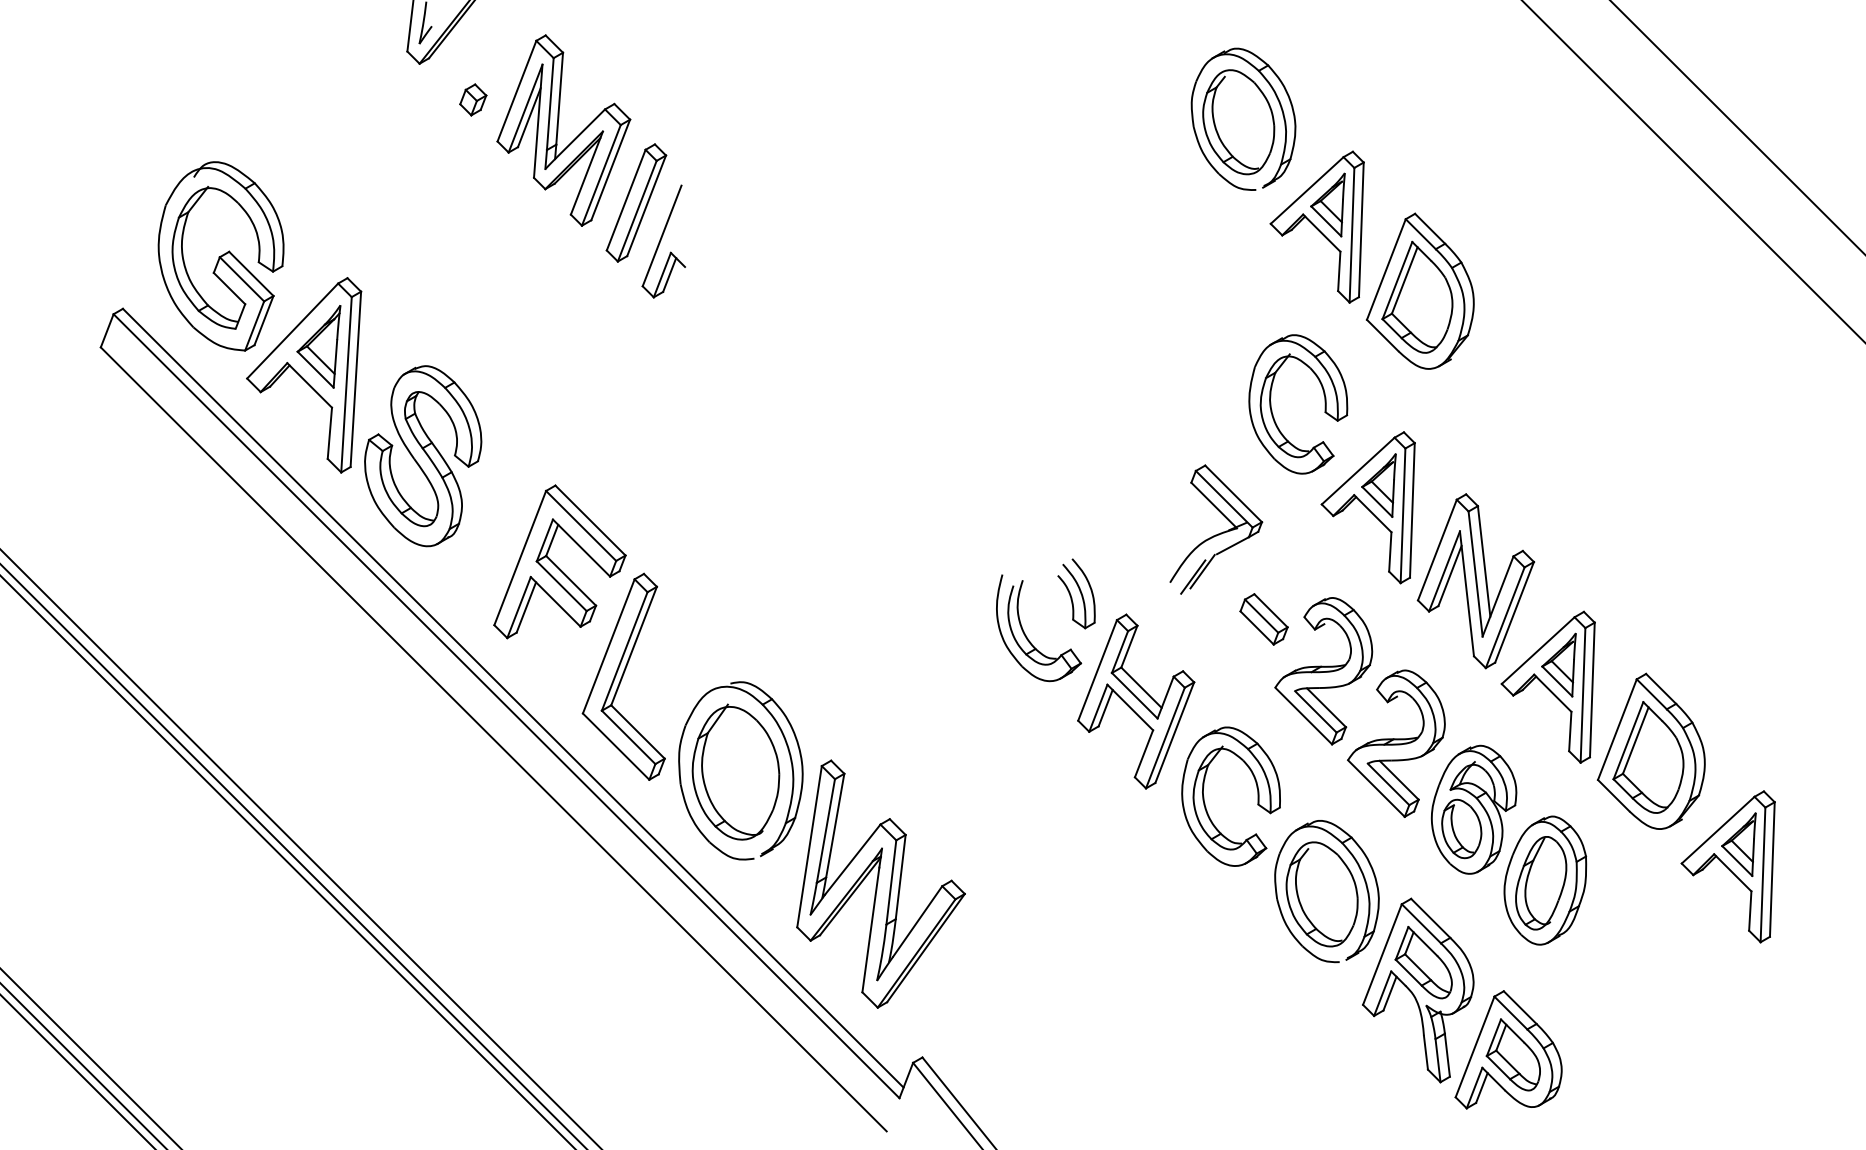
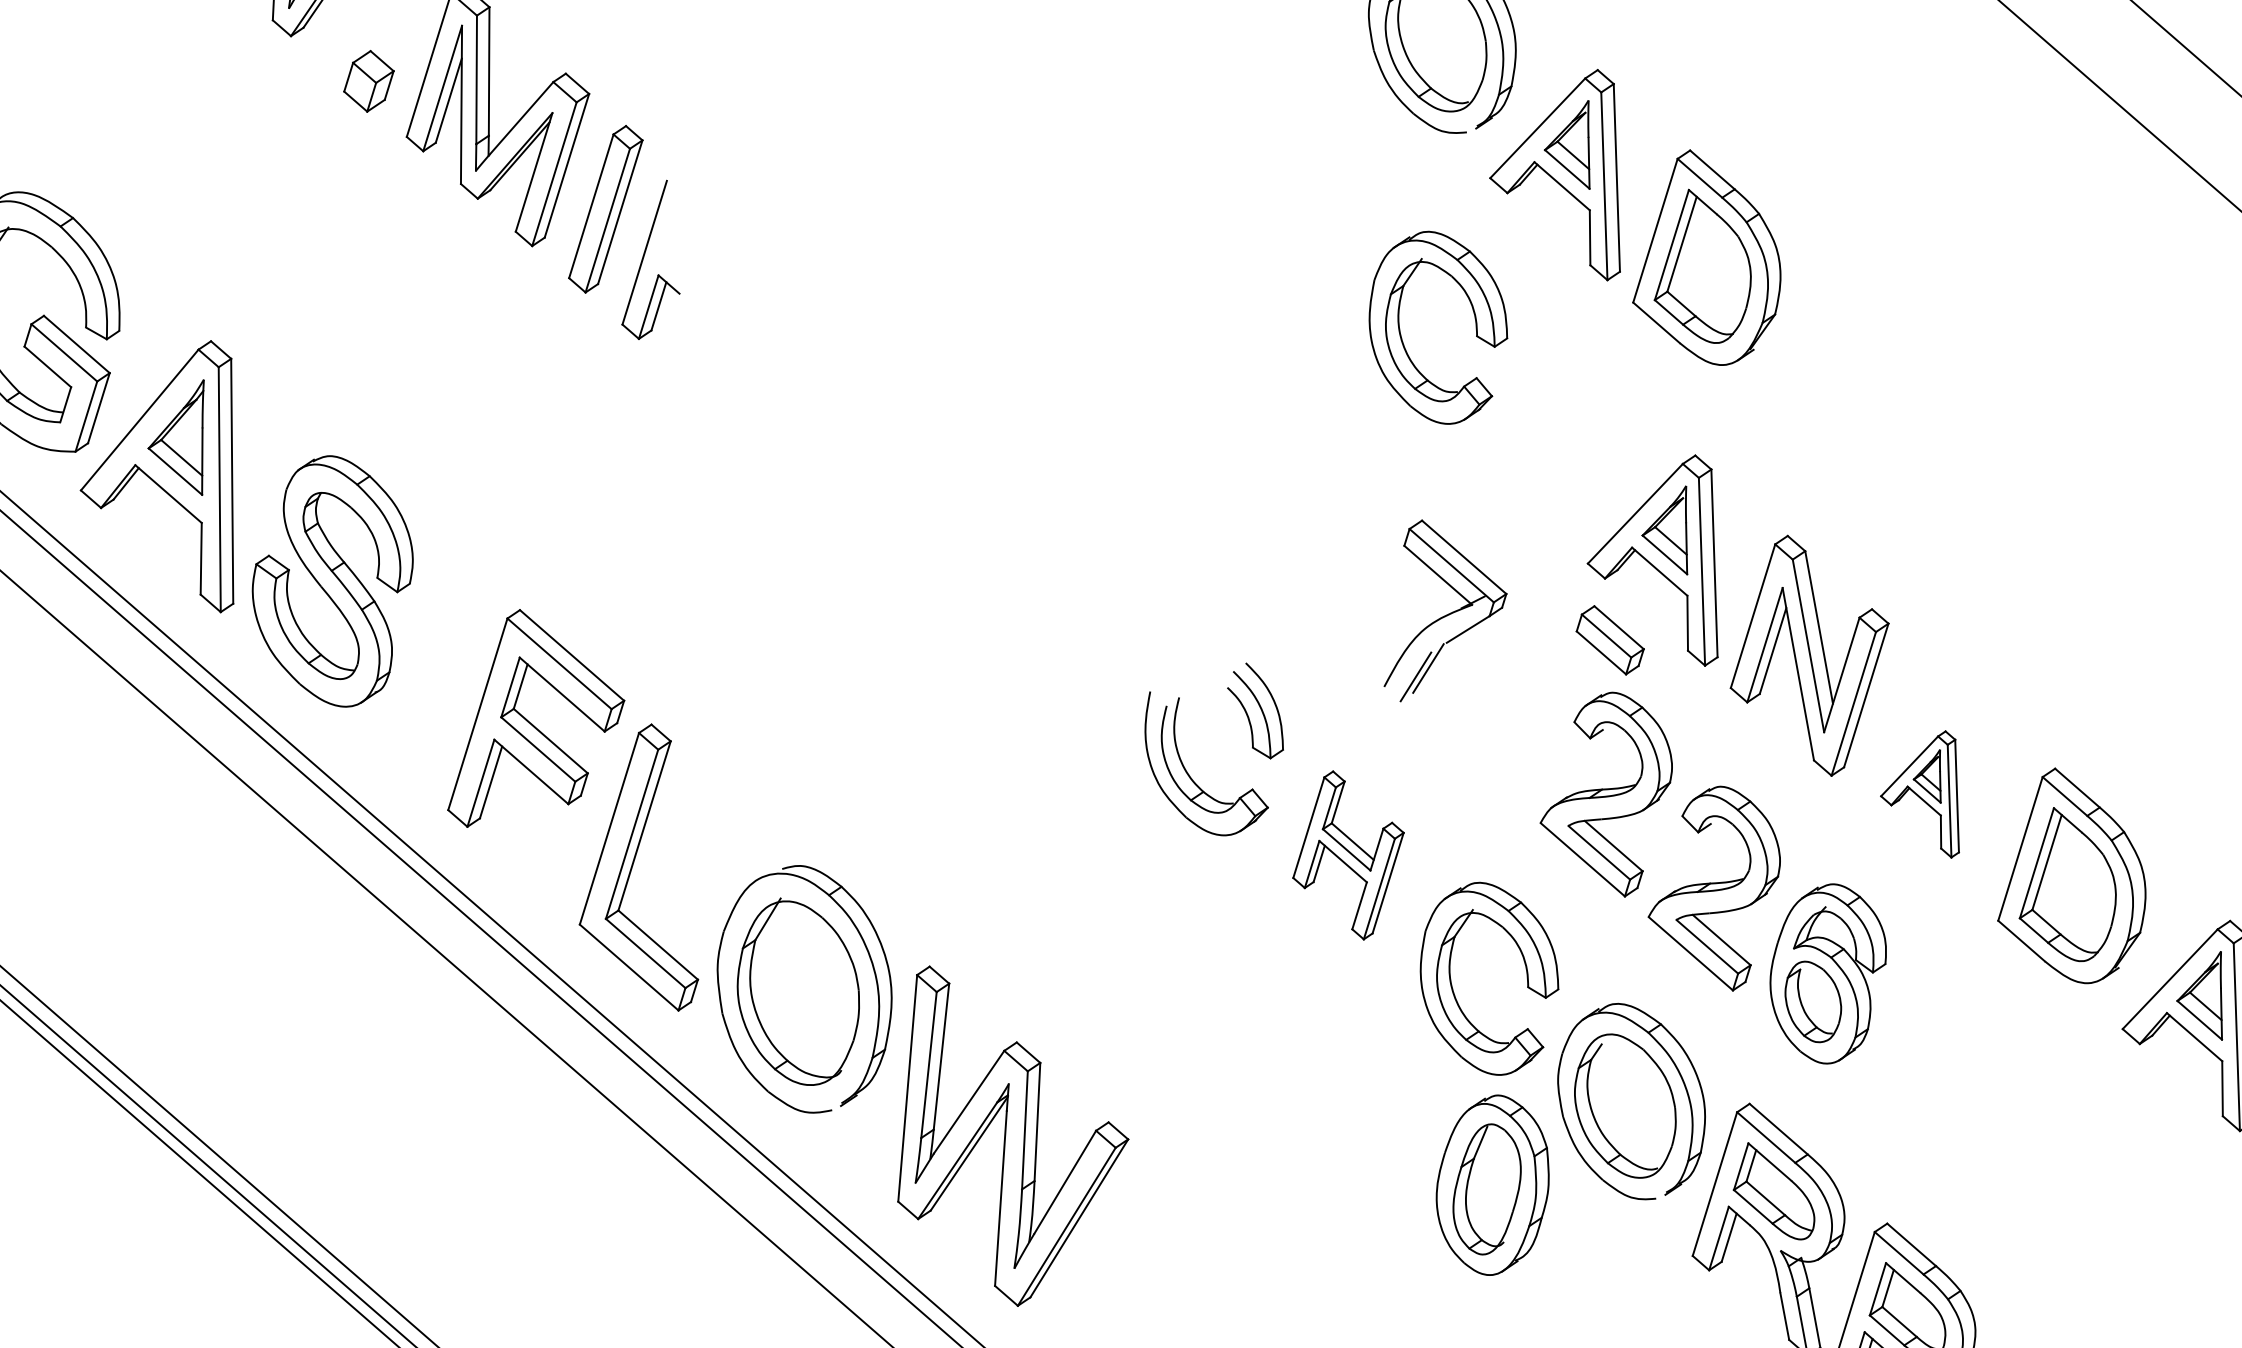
part: (473, 99) -> (369, 80), size x1.4
part: (1324, 404) -> (1474, 325), moved
part: (1263, 619) -> (1609, 640), moved
part: (1547, 686) -> (1919, 795), size x0.6
part: (1136, 701) -> (1348, 855), size x0.7
part: (1545, 880) -> (1492, 1185), moved

